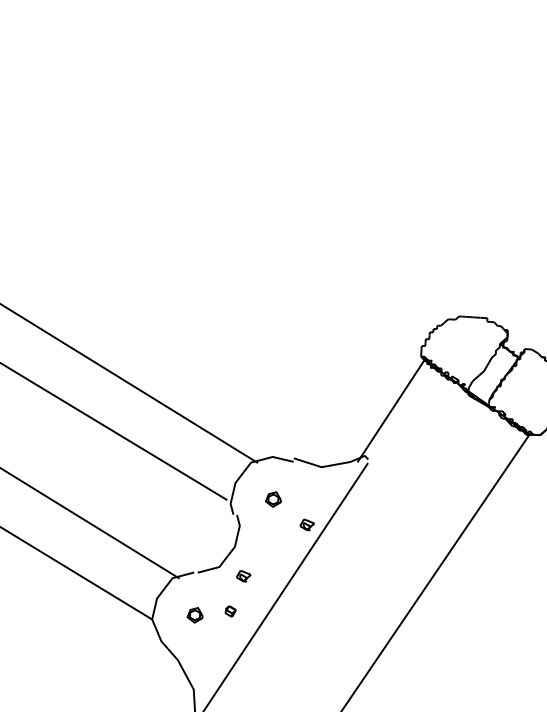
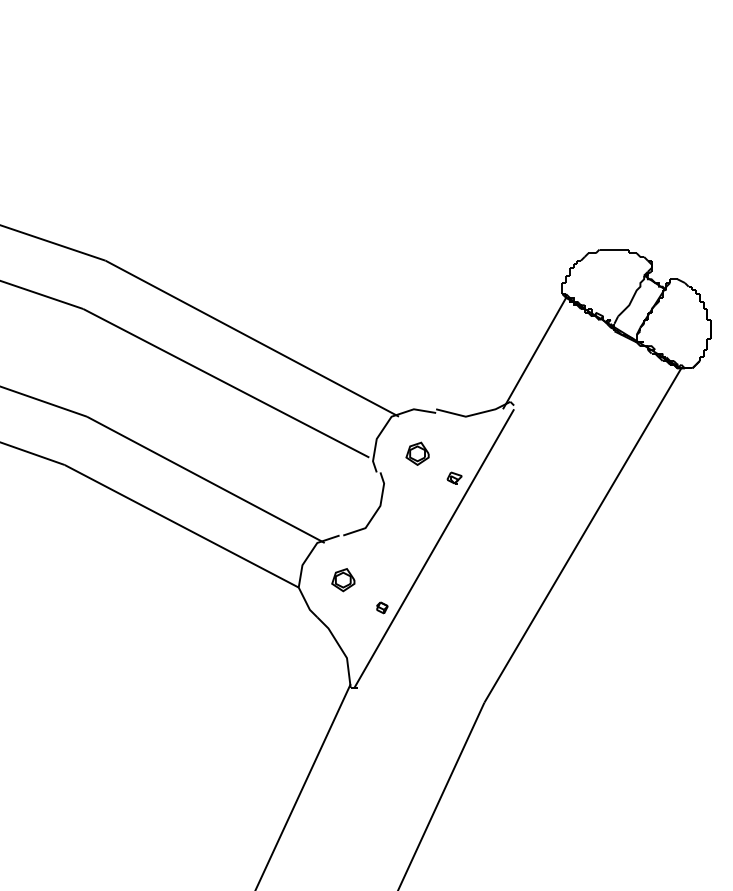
part: (273, 499) -> (417, 453), size x1.43
part: (243, 575) -> (391, 535), removed
part: (230, 611) -> (382, 607), moved
part: (195, 615) -> (343, 580), size x1.43

